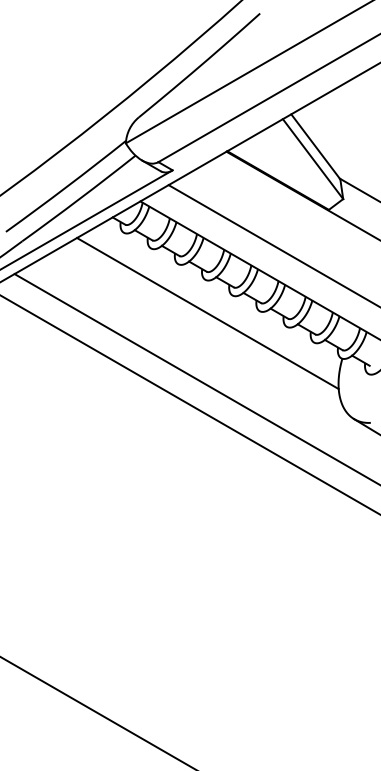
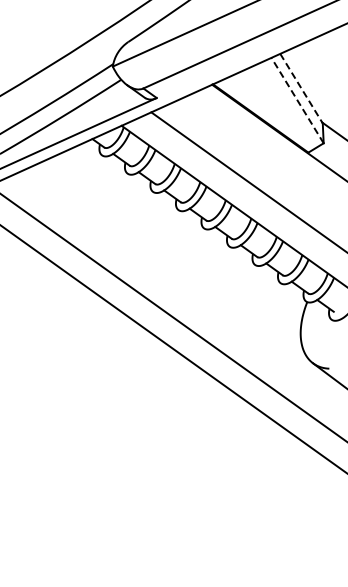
line: (315, 146) -> (301, 88), solid -> dashed
line: (312, 158) -> (297, 99), solid -> dashed
line: (207, 313) -> (177, 243), removed

